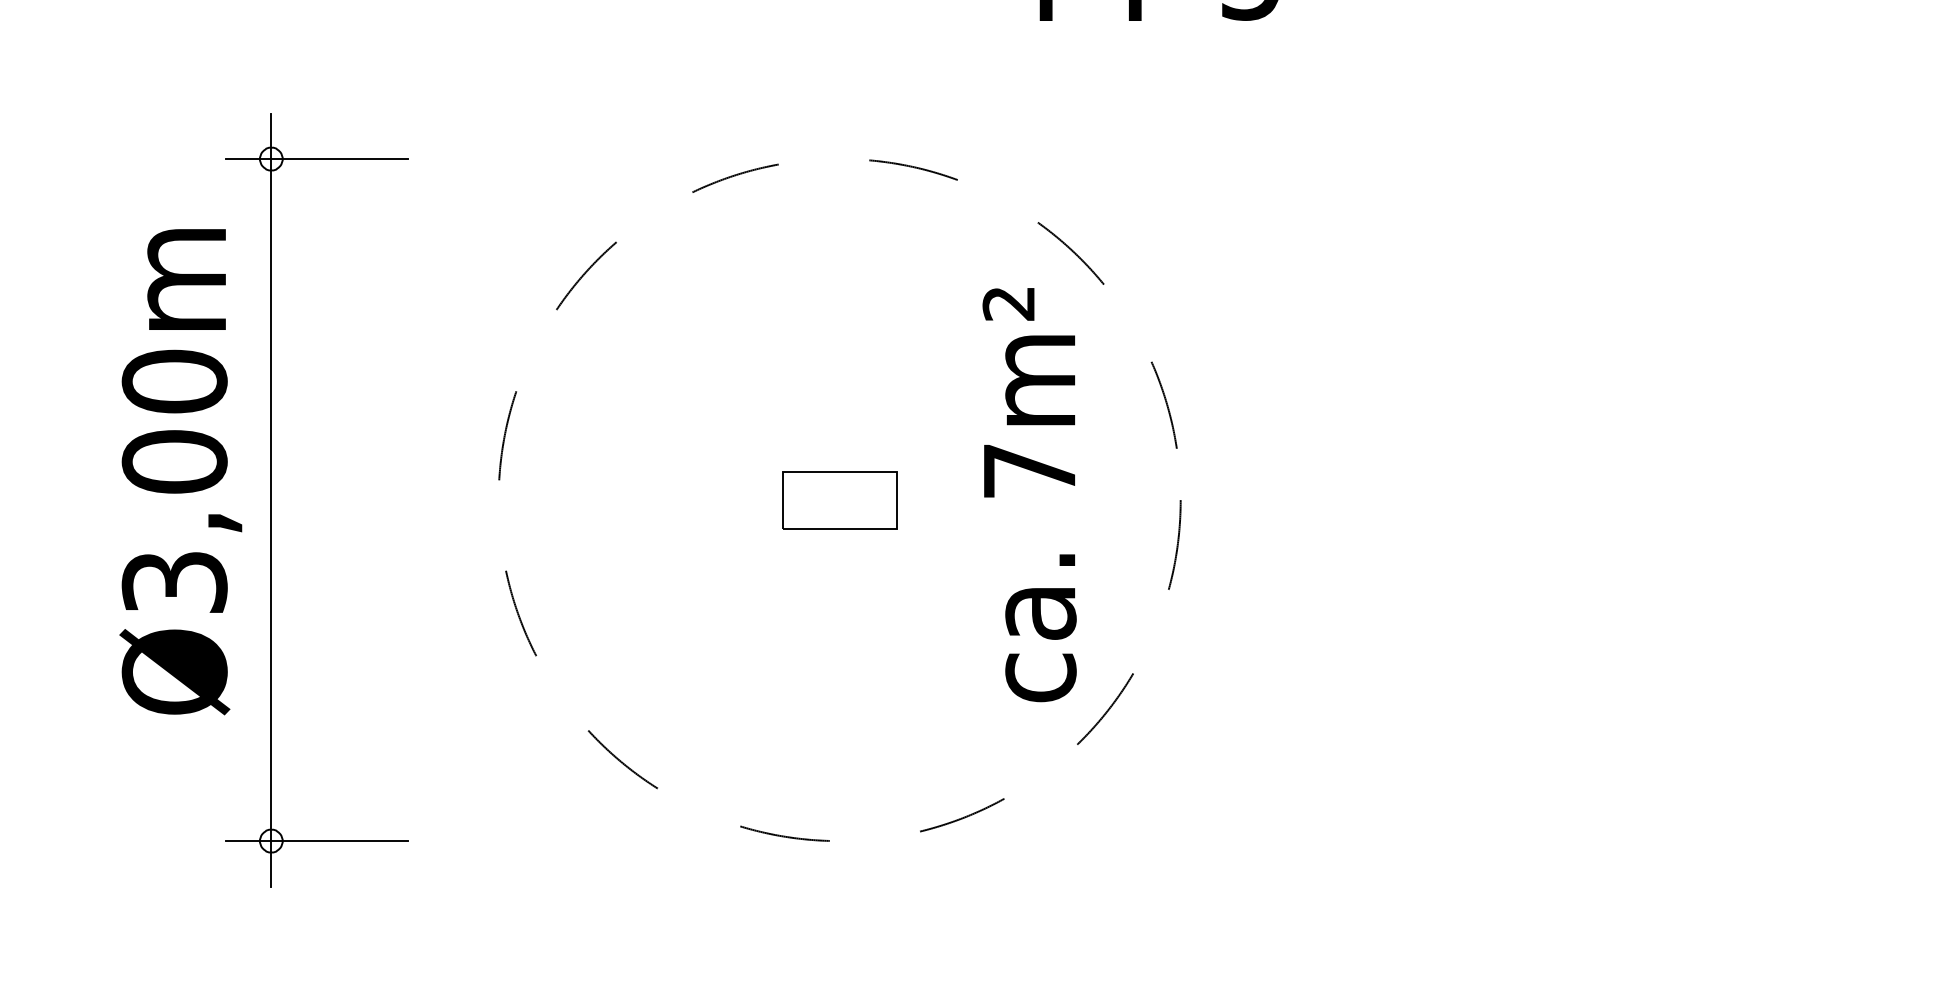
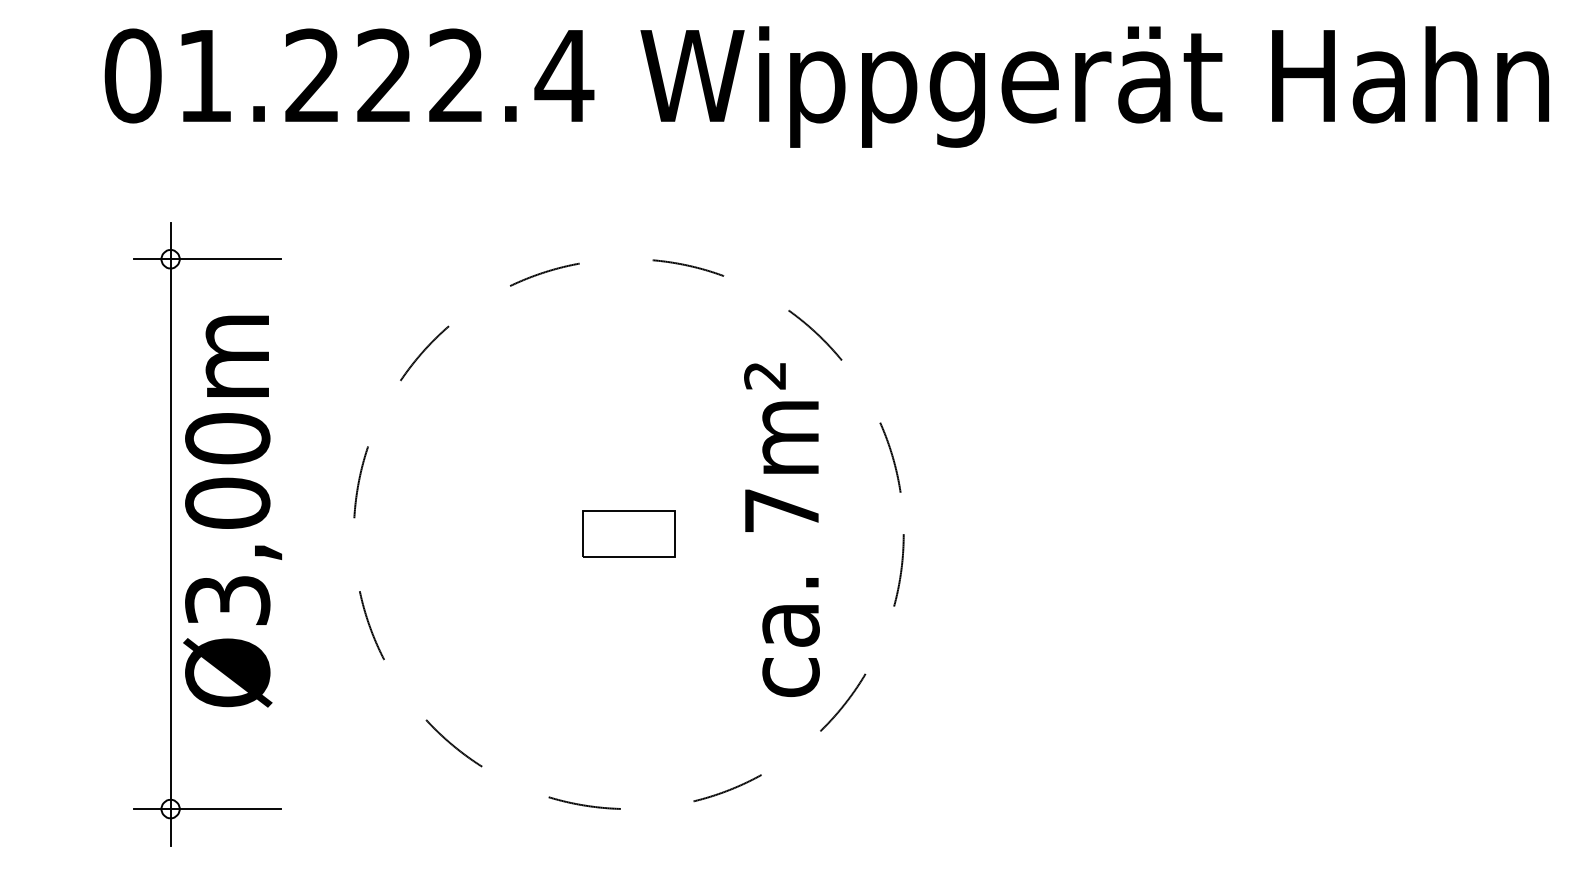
text: (180, 471) -> (232, 511), moved

